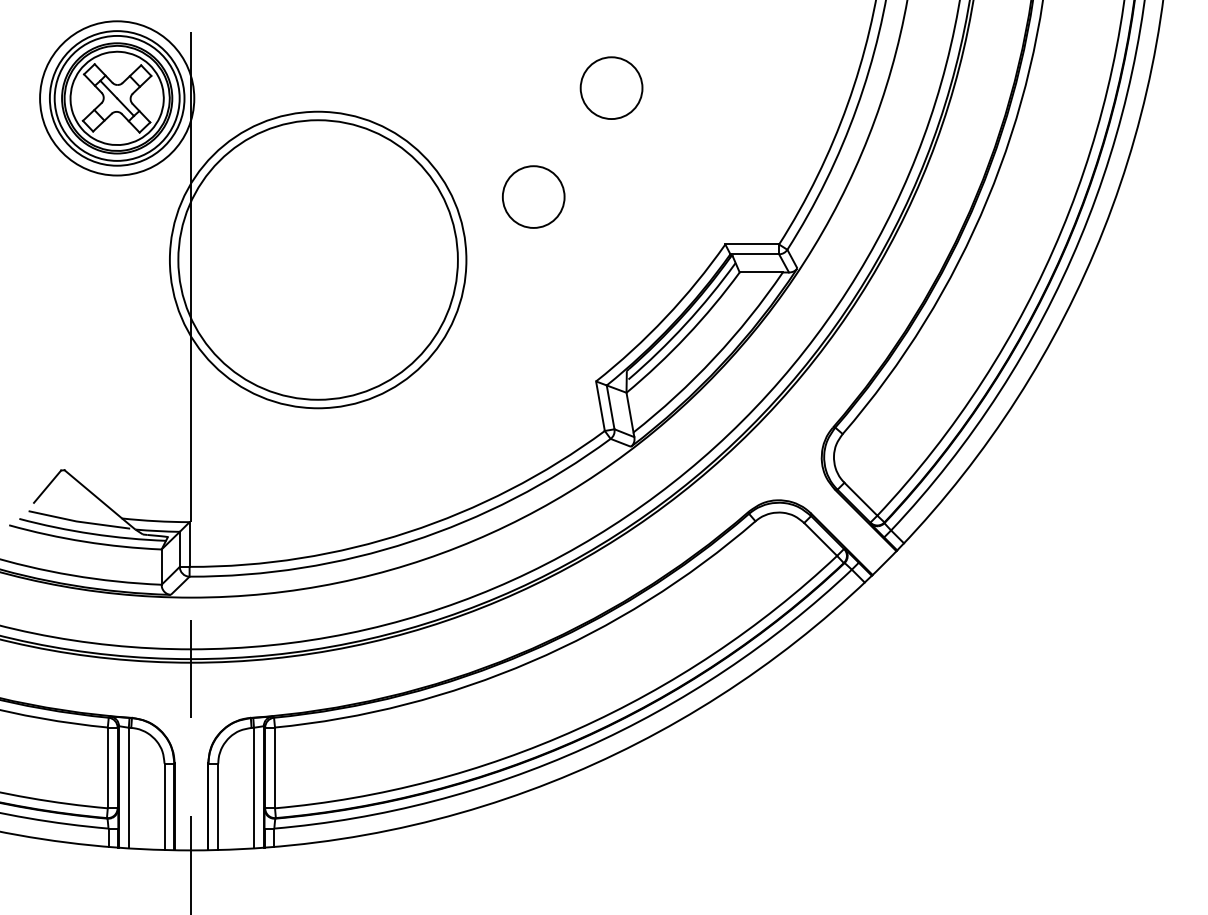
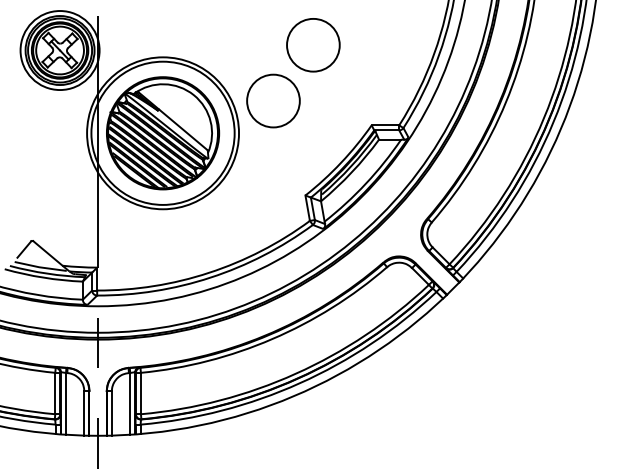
circle: (611, 86) -> (313, 44), size x1.67
circle: (533, 195) -> (273, 100), size x1.67
part: (319, 260) -> (163, 133), added

